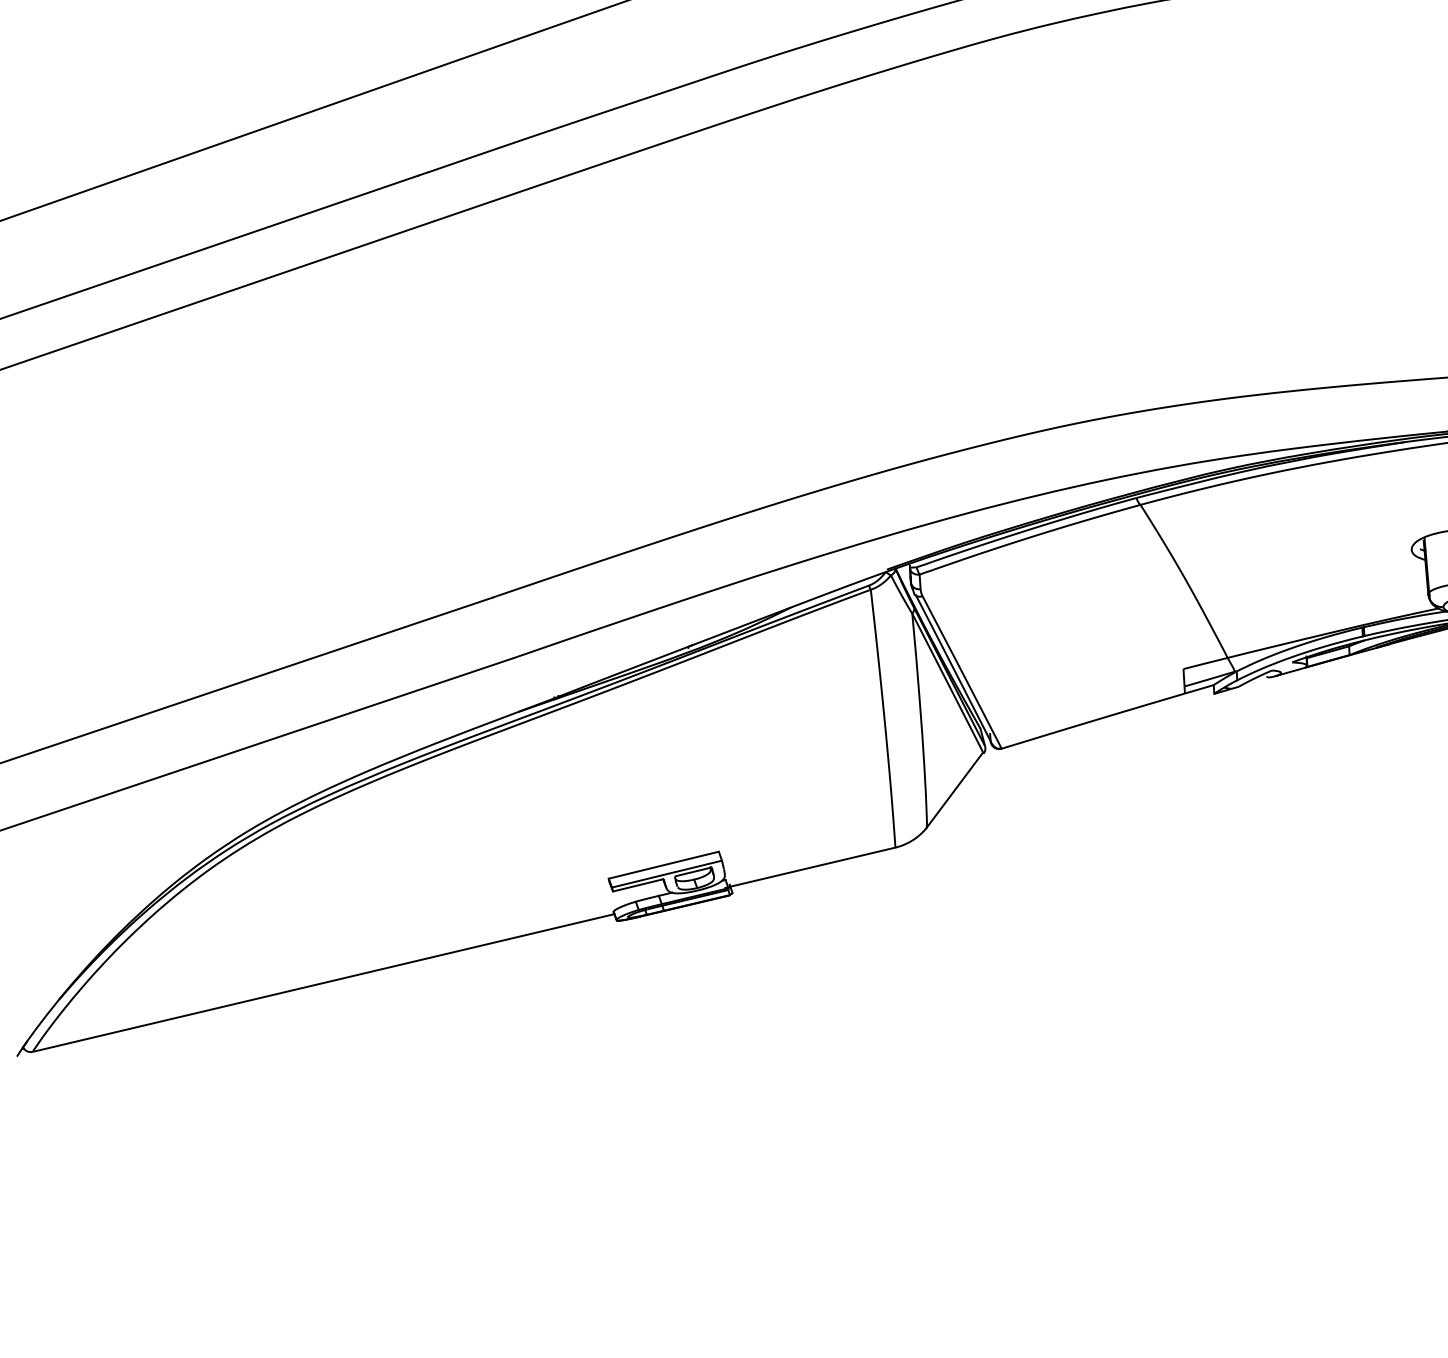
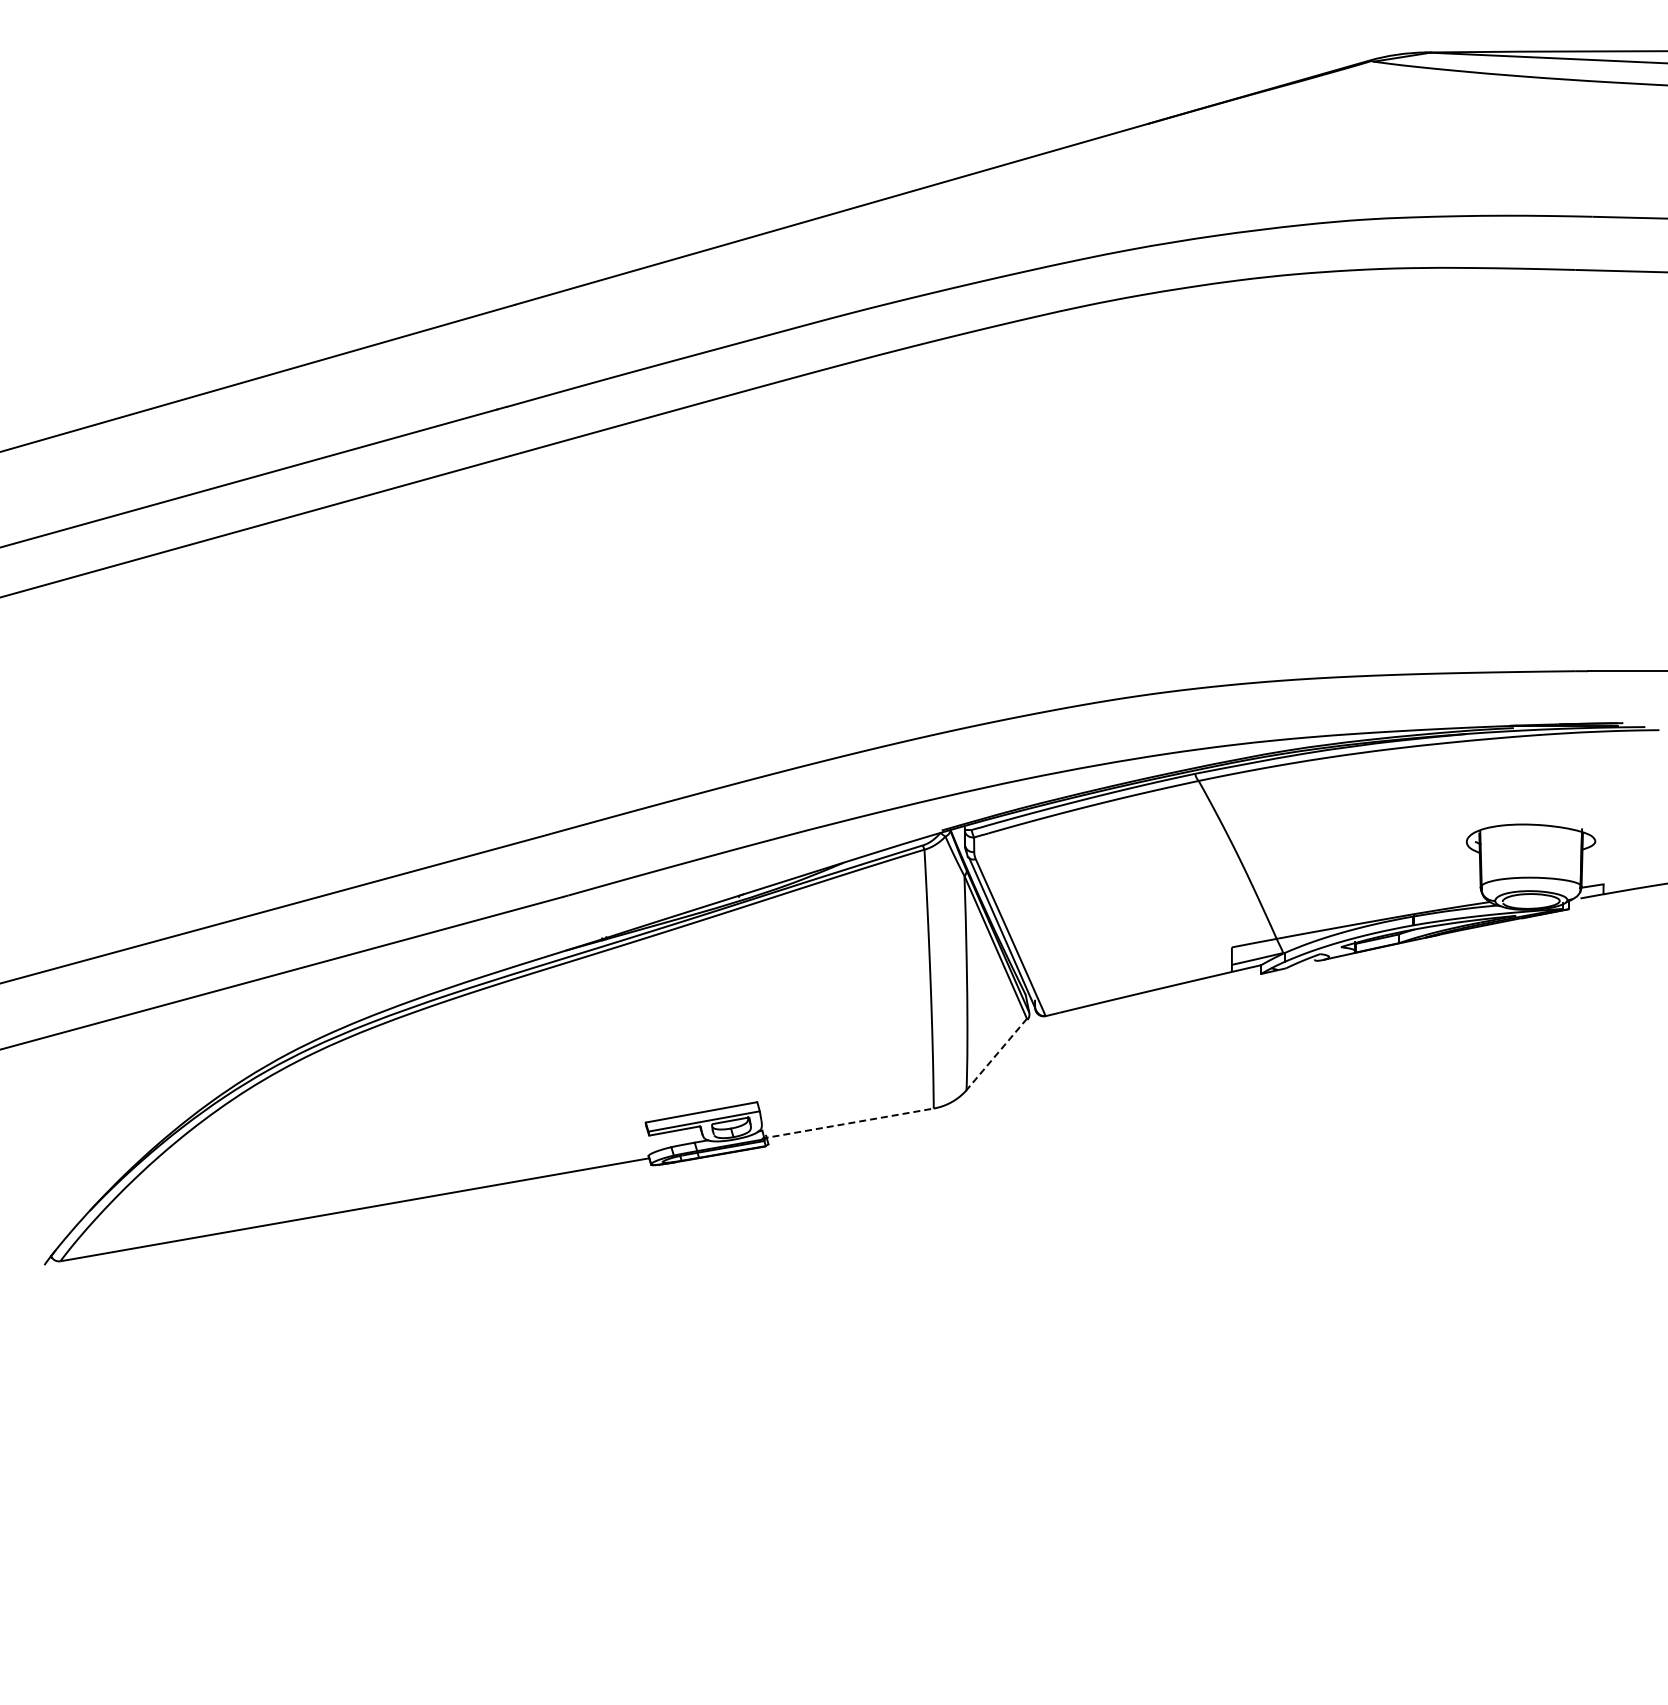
line: (954, 789) -> (996, 1054), solid -> dashed
line: (811, 867) -> (848, 1123), solid -> dashed

